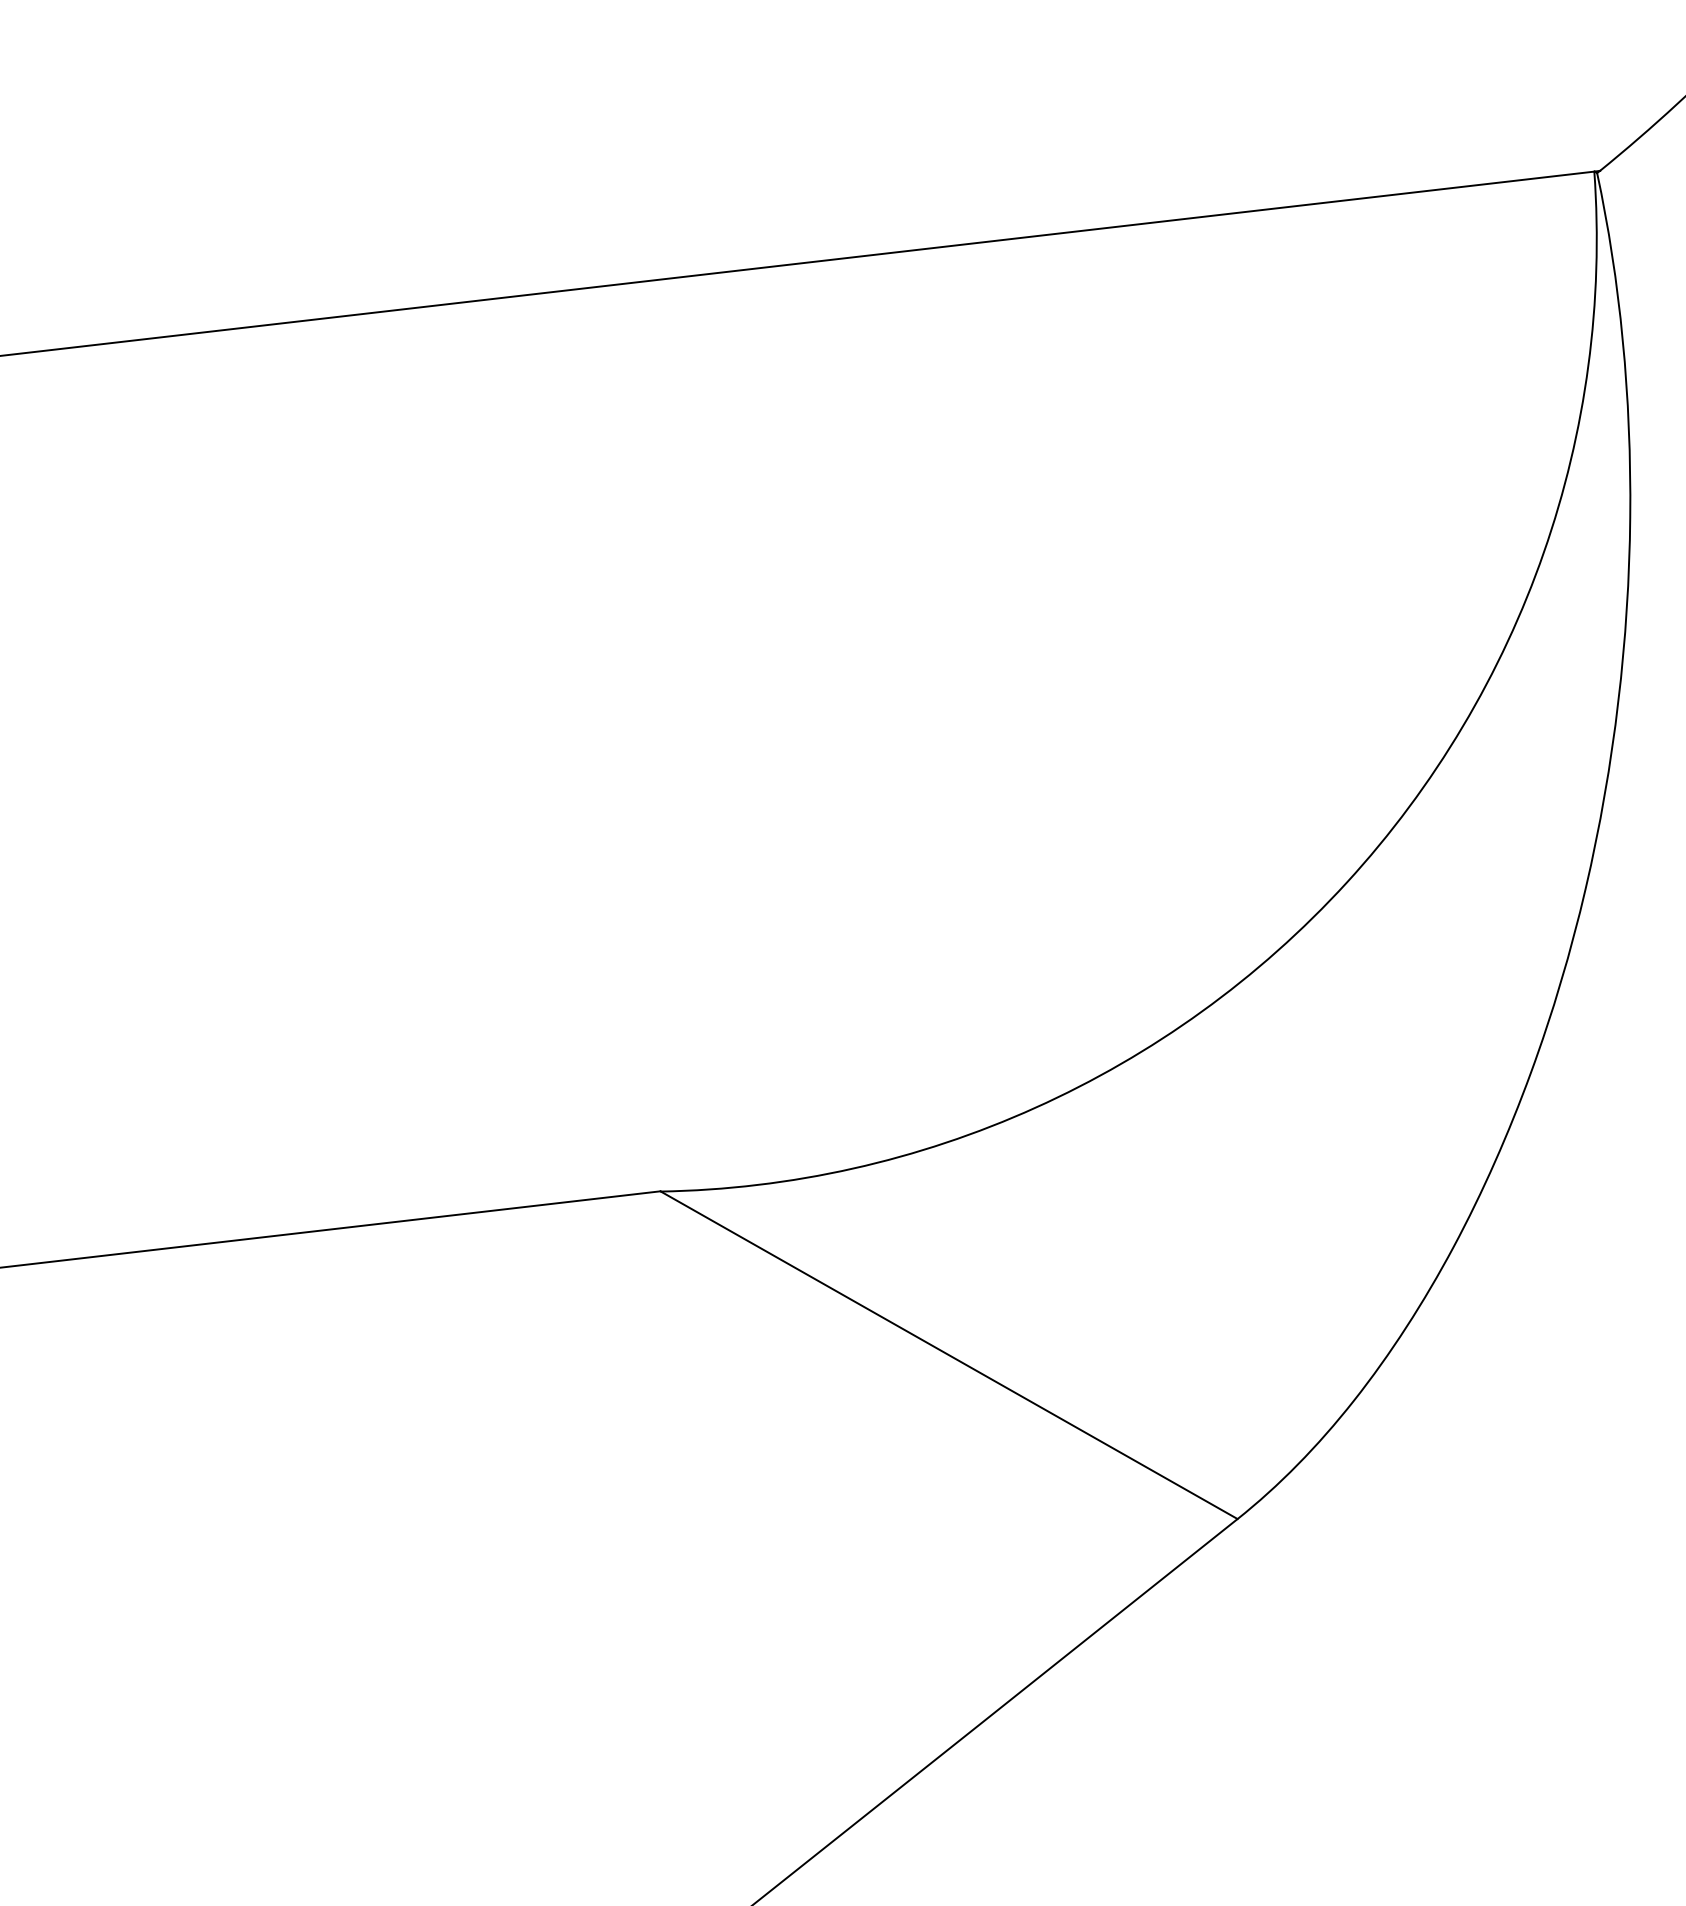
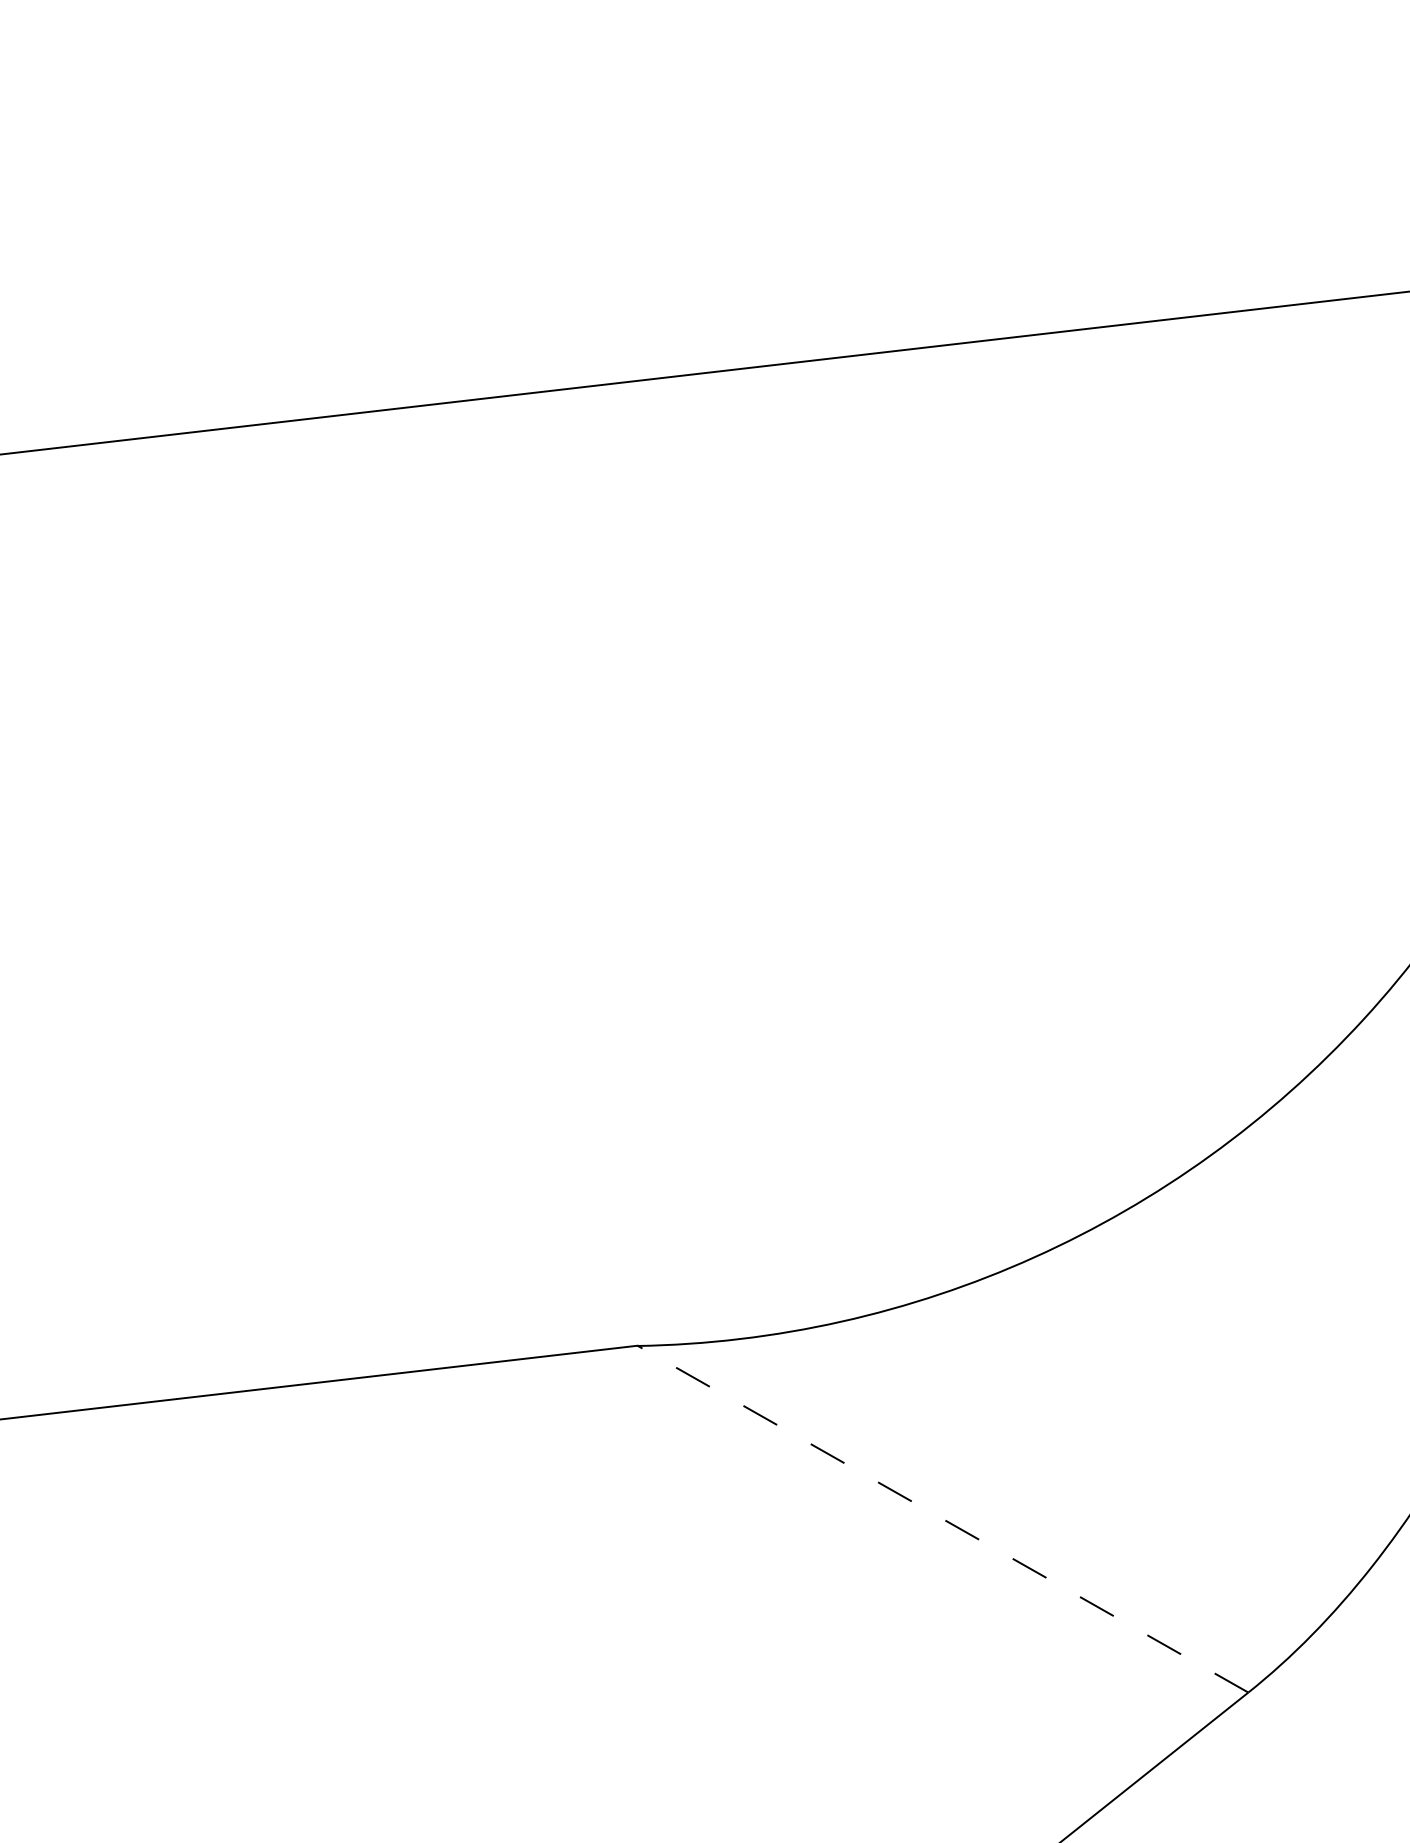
line: (949, 1355) -> (943, 1519), solid -> dashed

